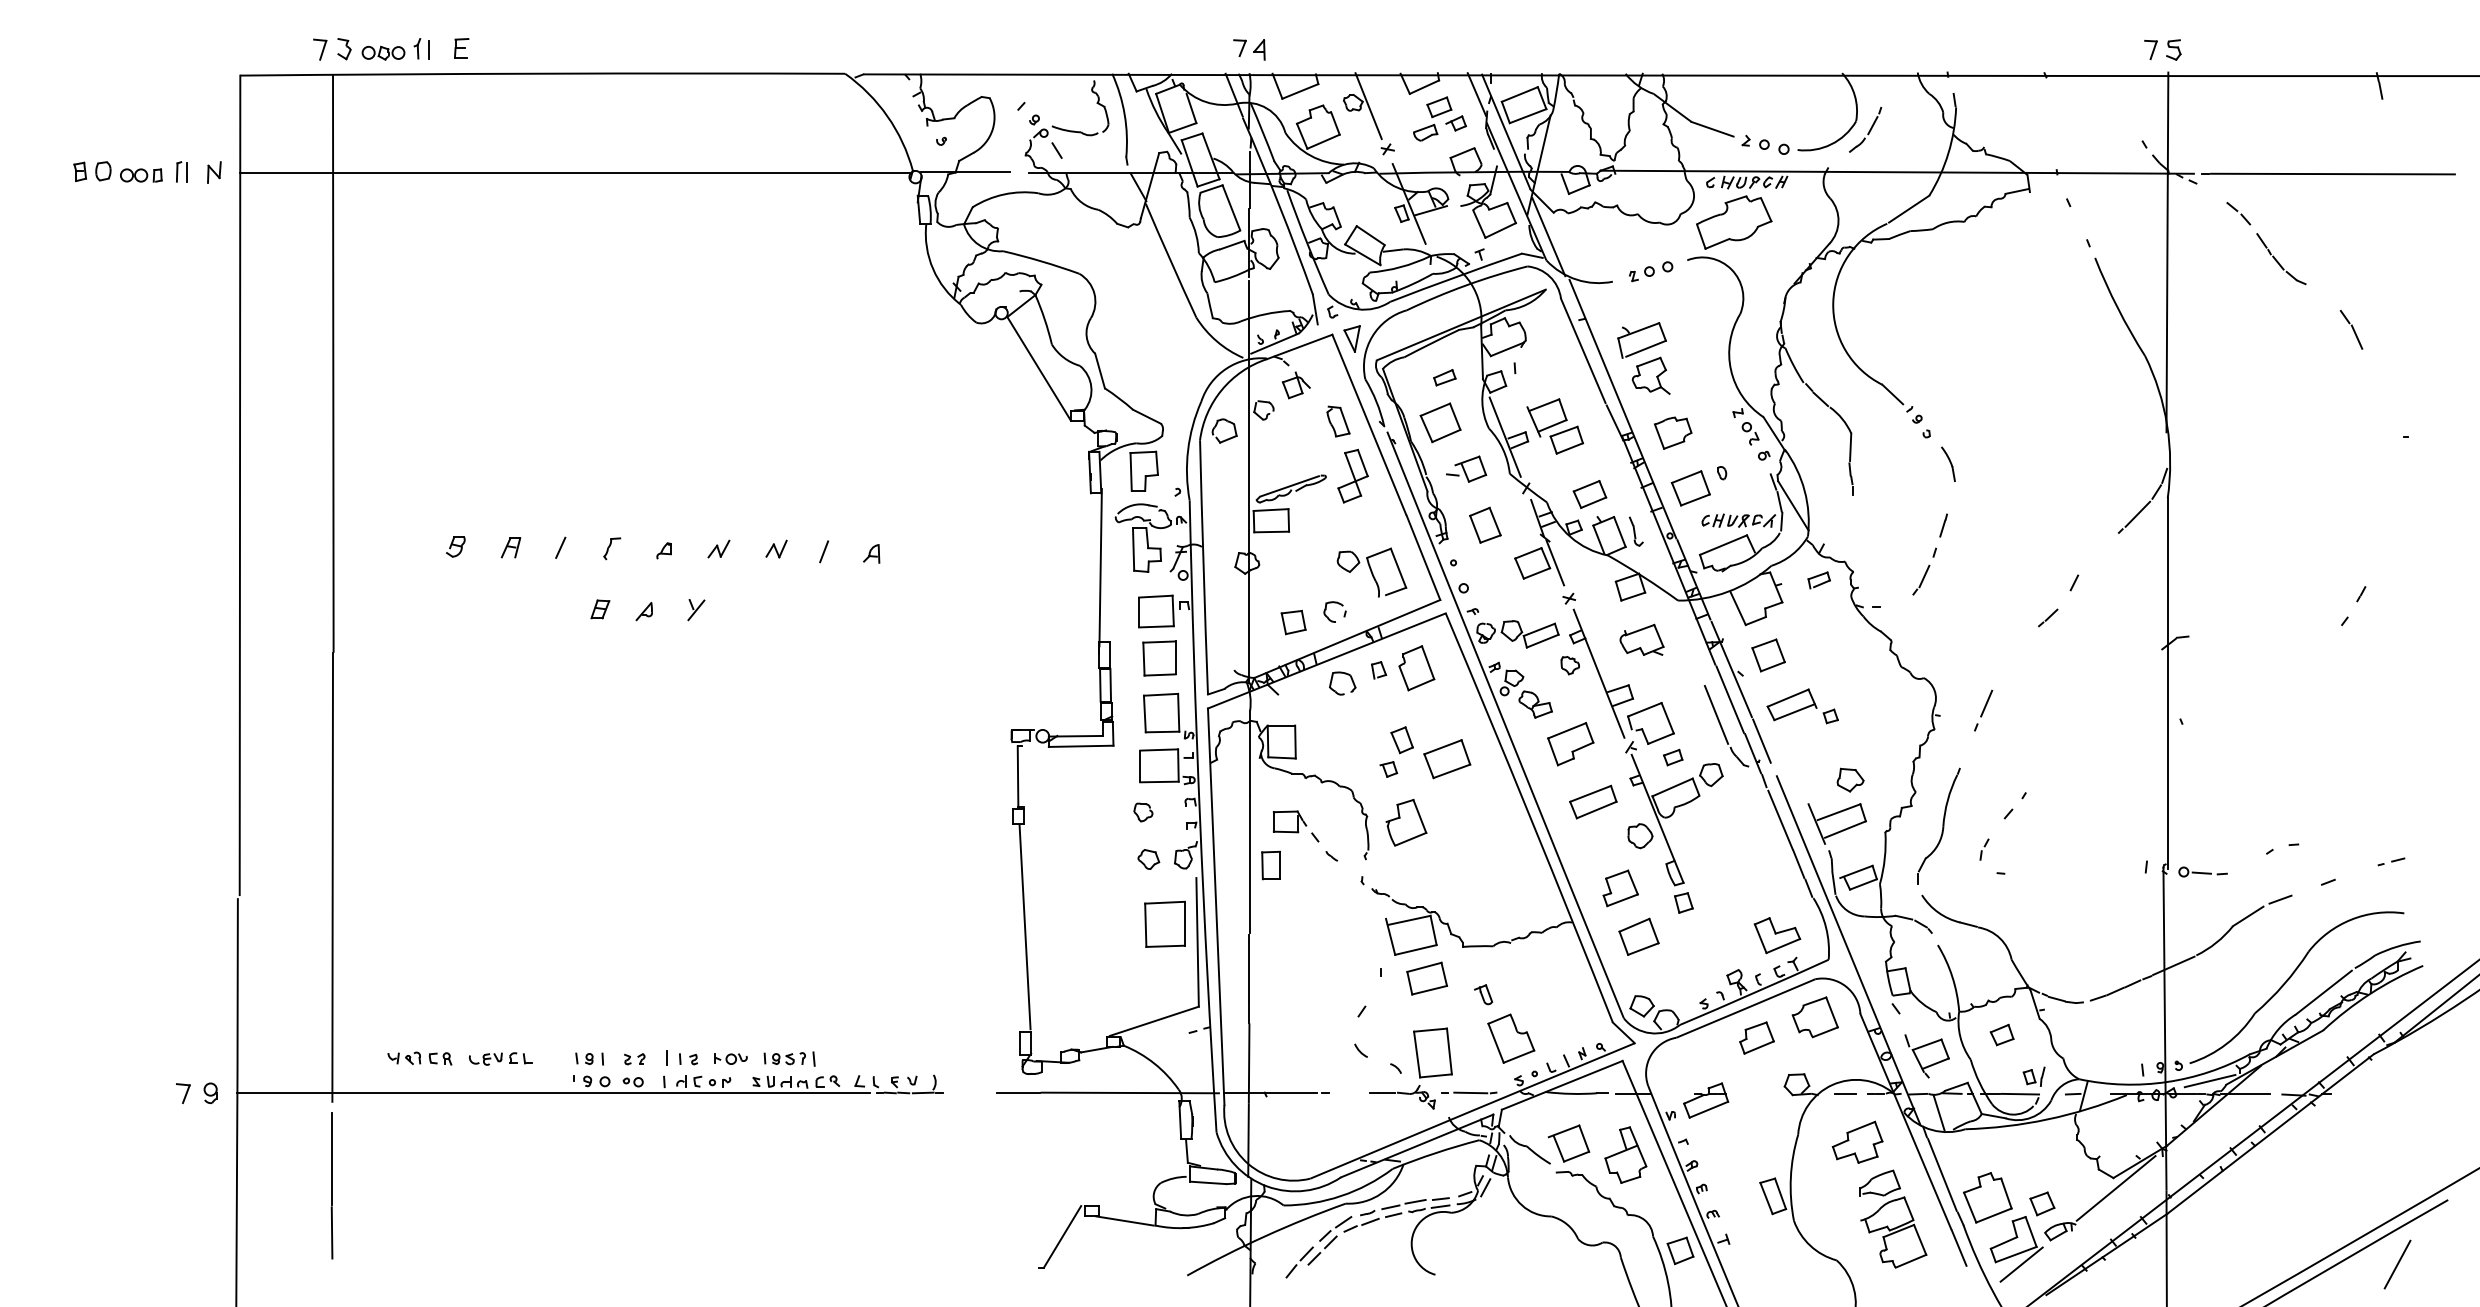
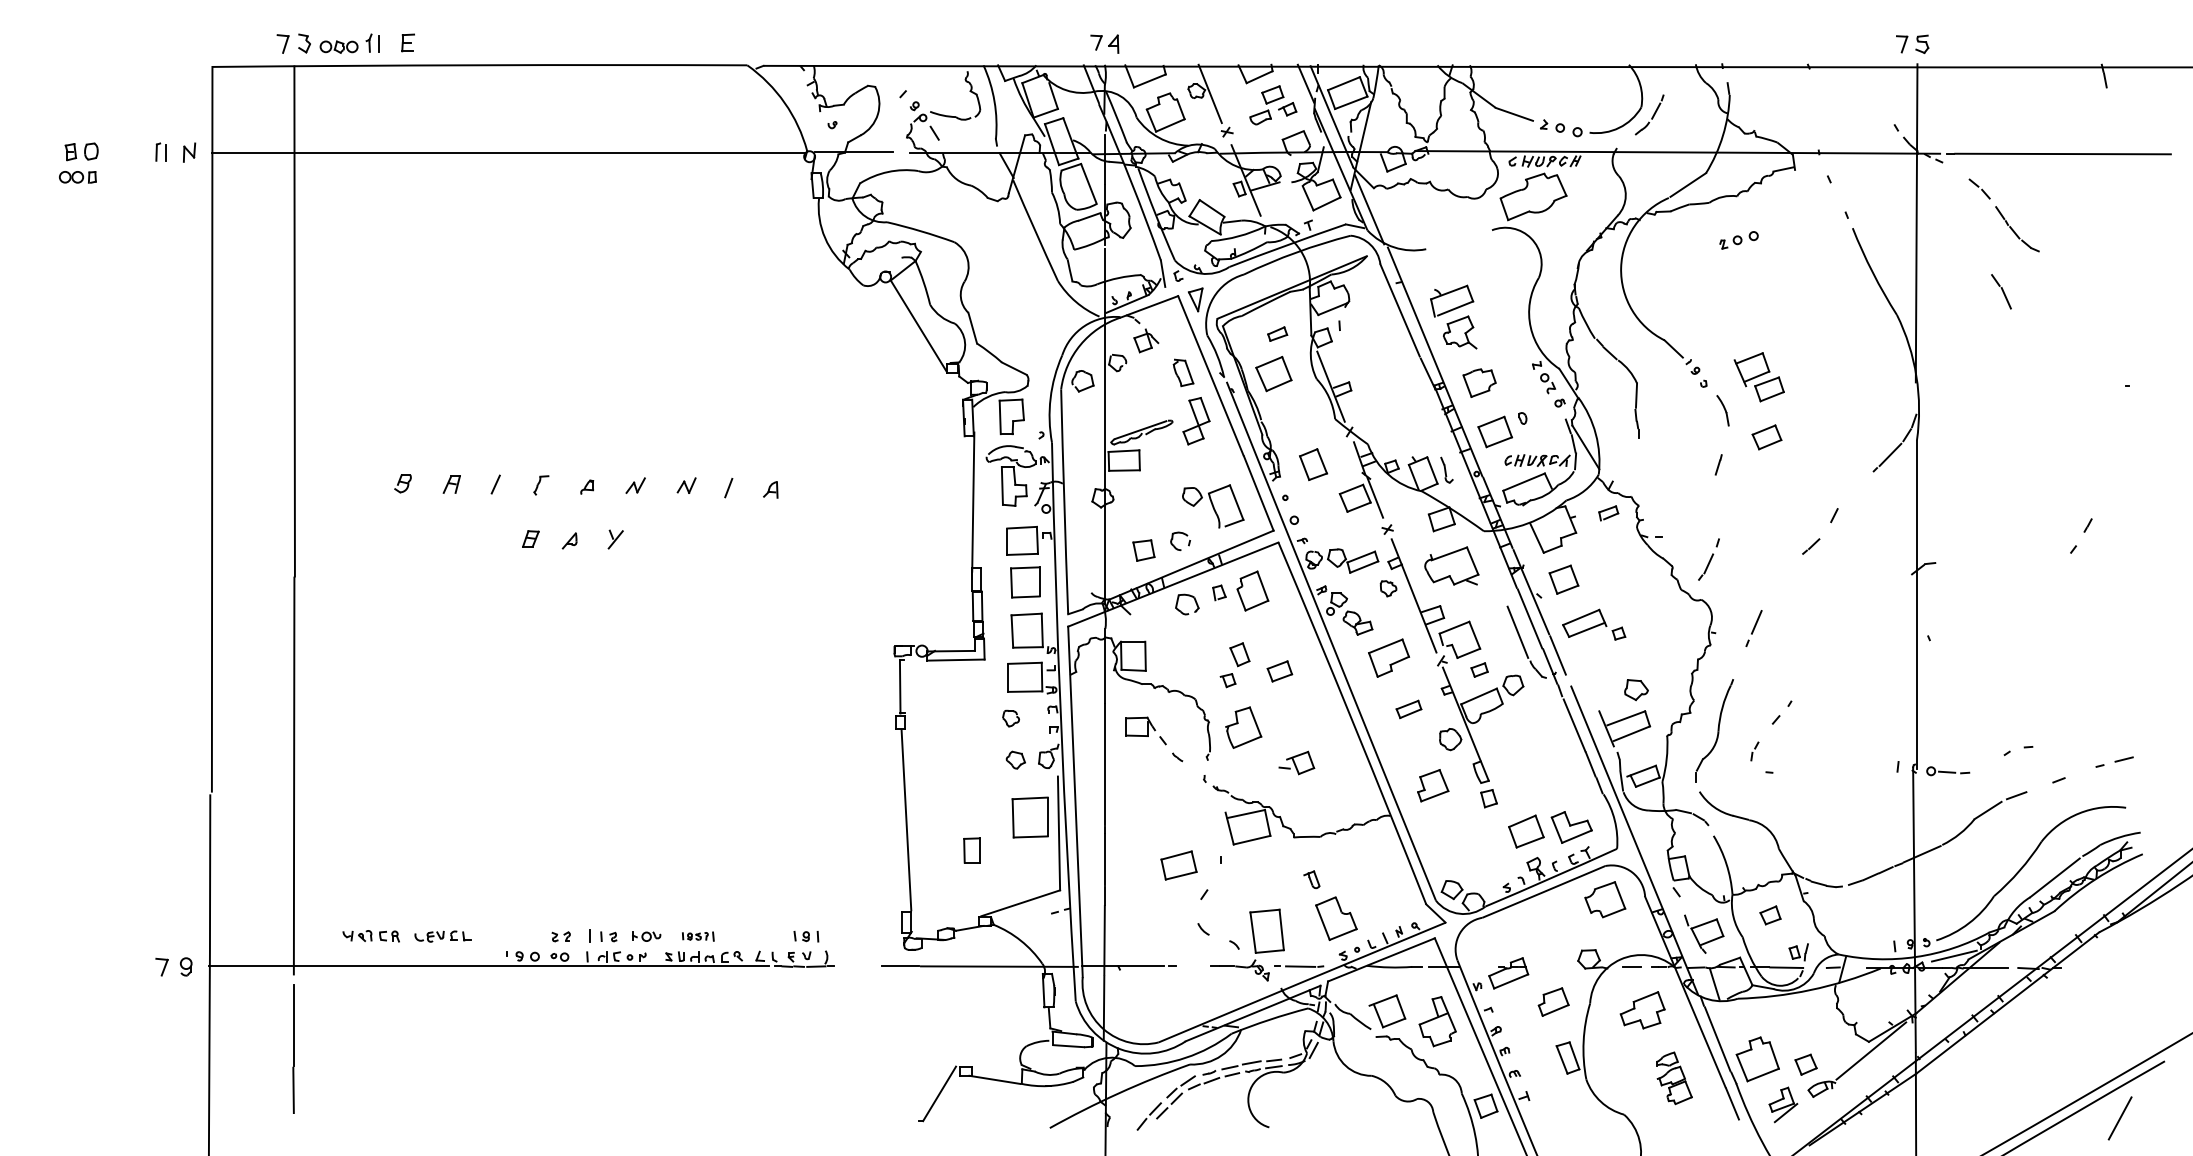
part: (140, 175) -> (77, 177), moved
part: (1650, 271) -> (1738, 240), moved
part: (2351, 329) -> (2001, 291), moved
part: (1554, 426) -> (1758, 377), moved
part: (1466, 468) -> (1296, 762), moved
part: (1589, 494) -> (1766, 437), moved
part: (1924, 571) -> (1708, 559), moved
part: (1642, 639) -> (1452, 565), size x1.4
part: (1446, 759) -> (1279, 671), size x0.6
part: (1592, 802) -> (1408, 709), size x0.6
part: (2391, 862) -> (2114, 762), size x1.6
part: (1270, 865) -> (971, 850), moved
part: (1639, 936) -> (1526, 831), moved
part: (1426, 978) -> (1178, 865), moved
part: (1756, 1037) -> (1553, 1001), moved
part: (589, 1058) -> (806, 936), moved
part: (789, 1058) -> (698, 936), size x0.7
part: (1893, 1219) -> (1674, 1078), size x0.6
part: (2016, 1248) -> (1783, 1104), size x0.6

